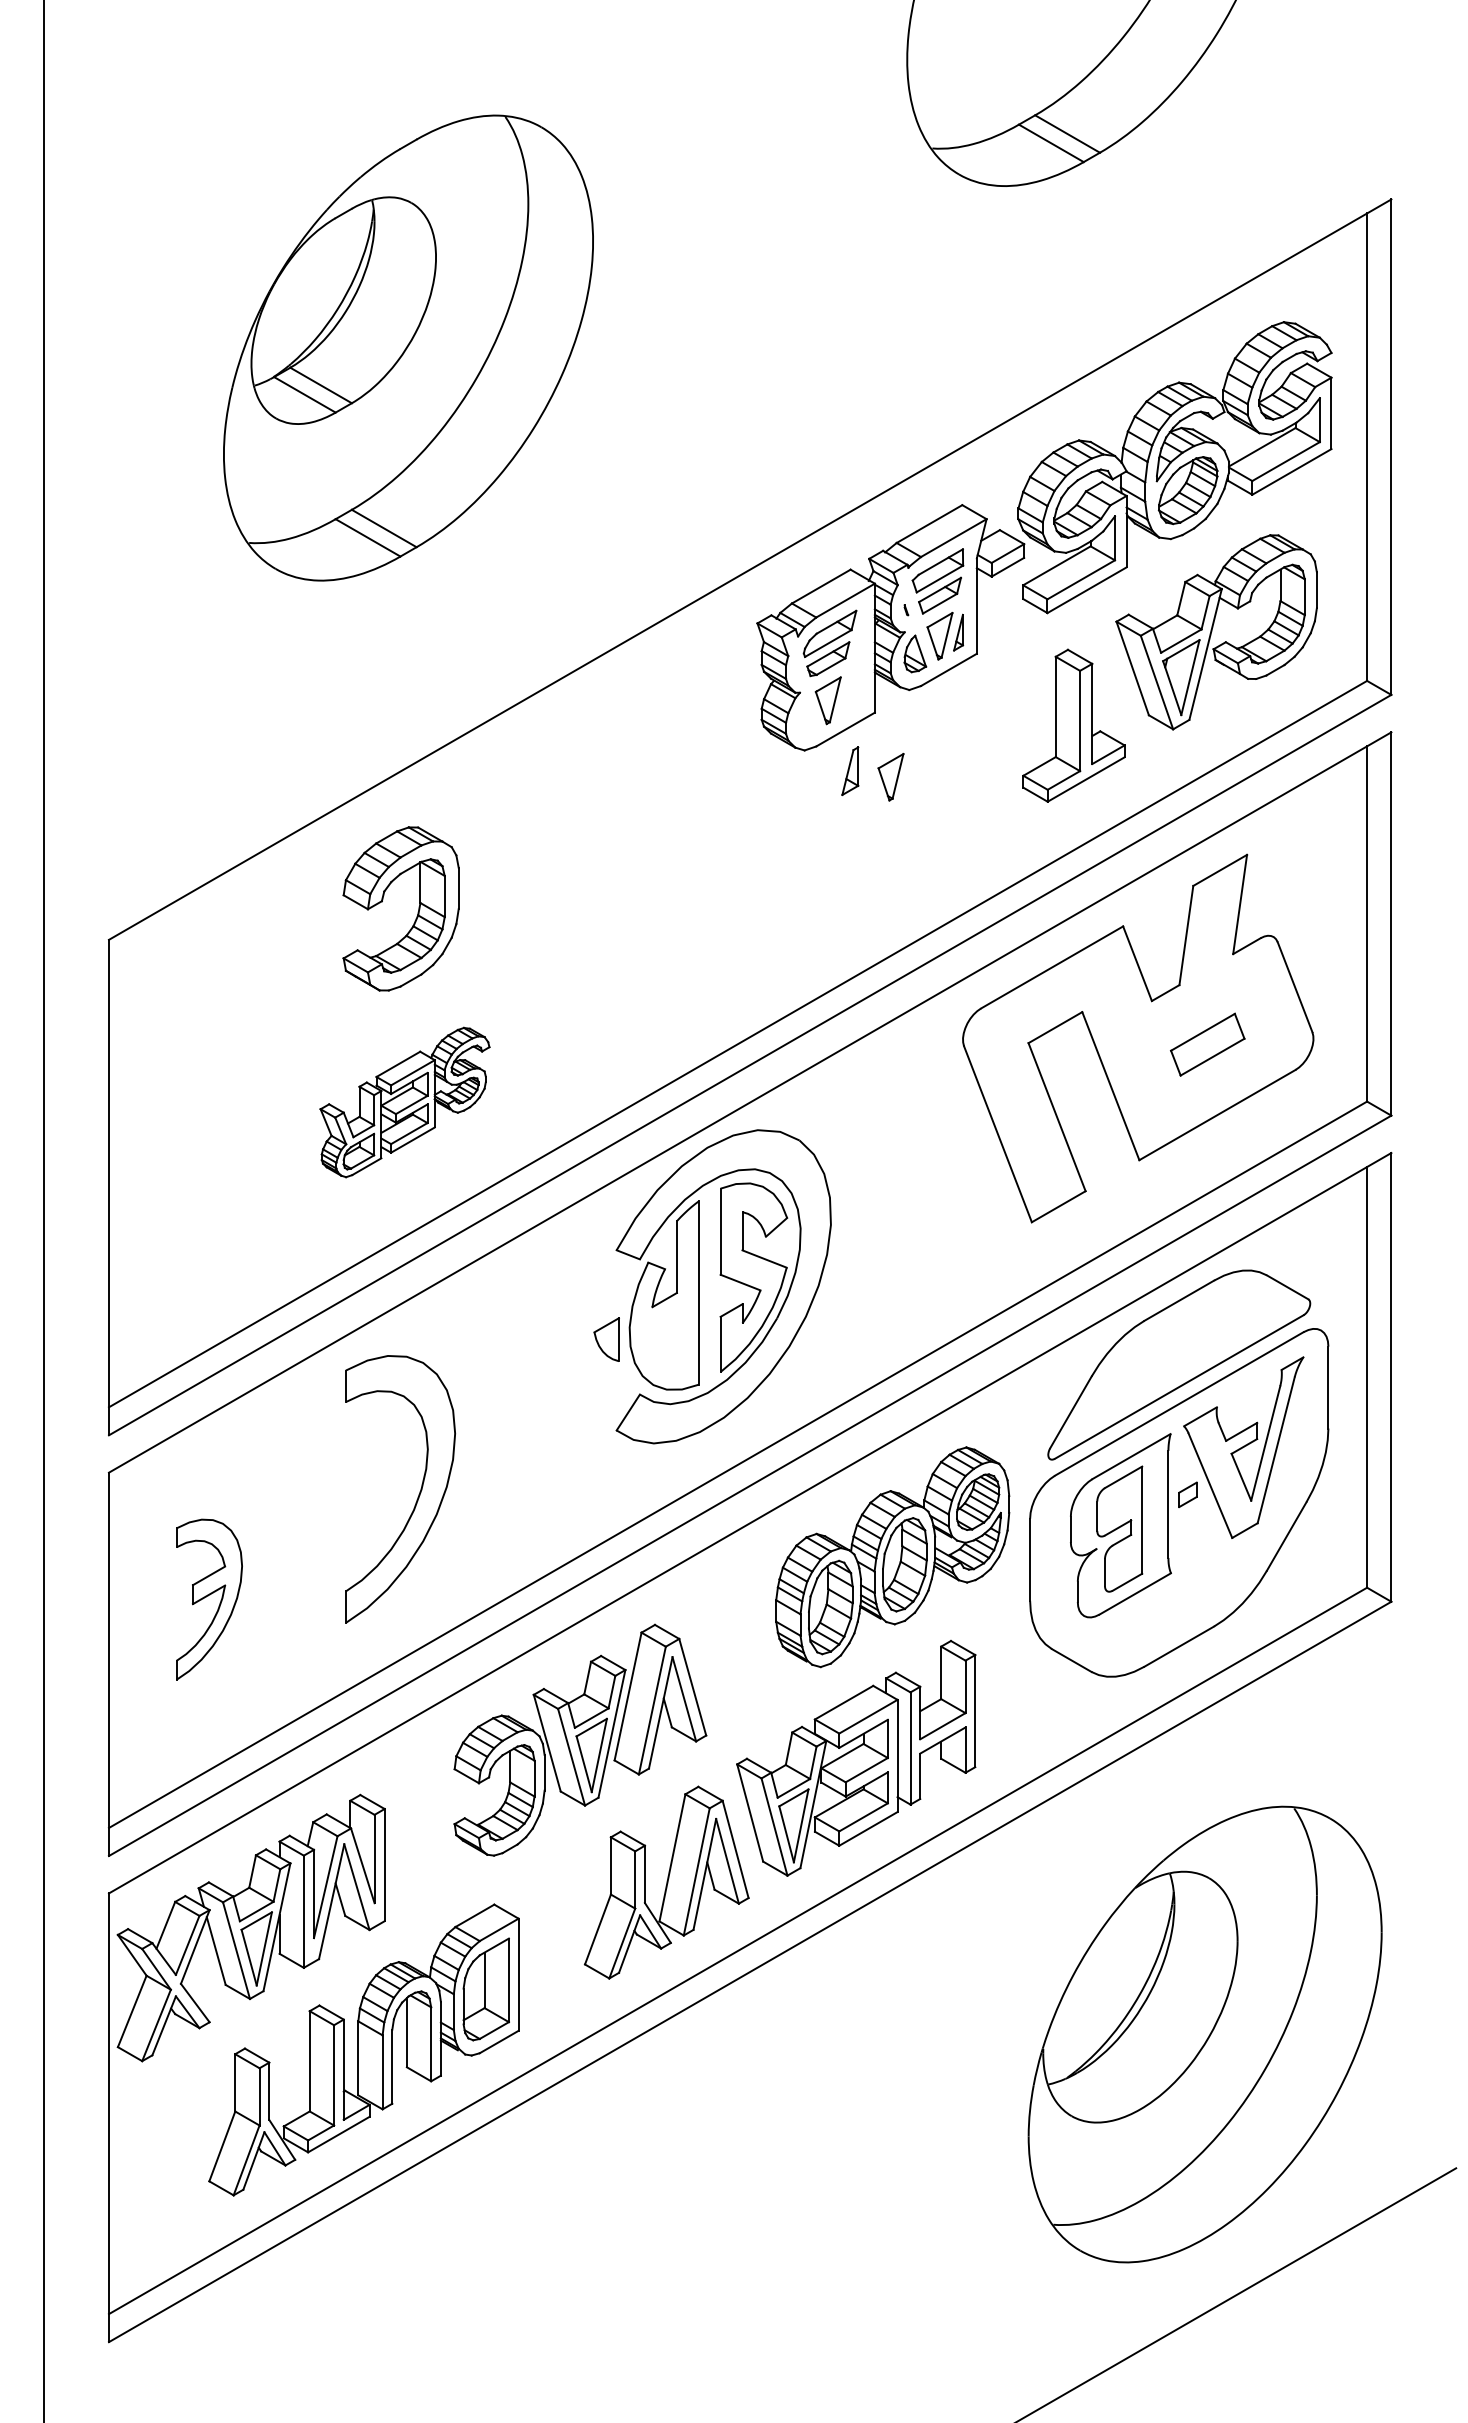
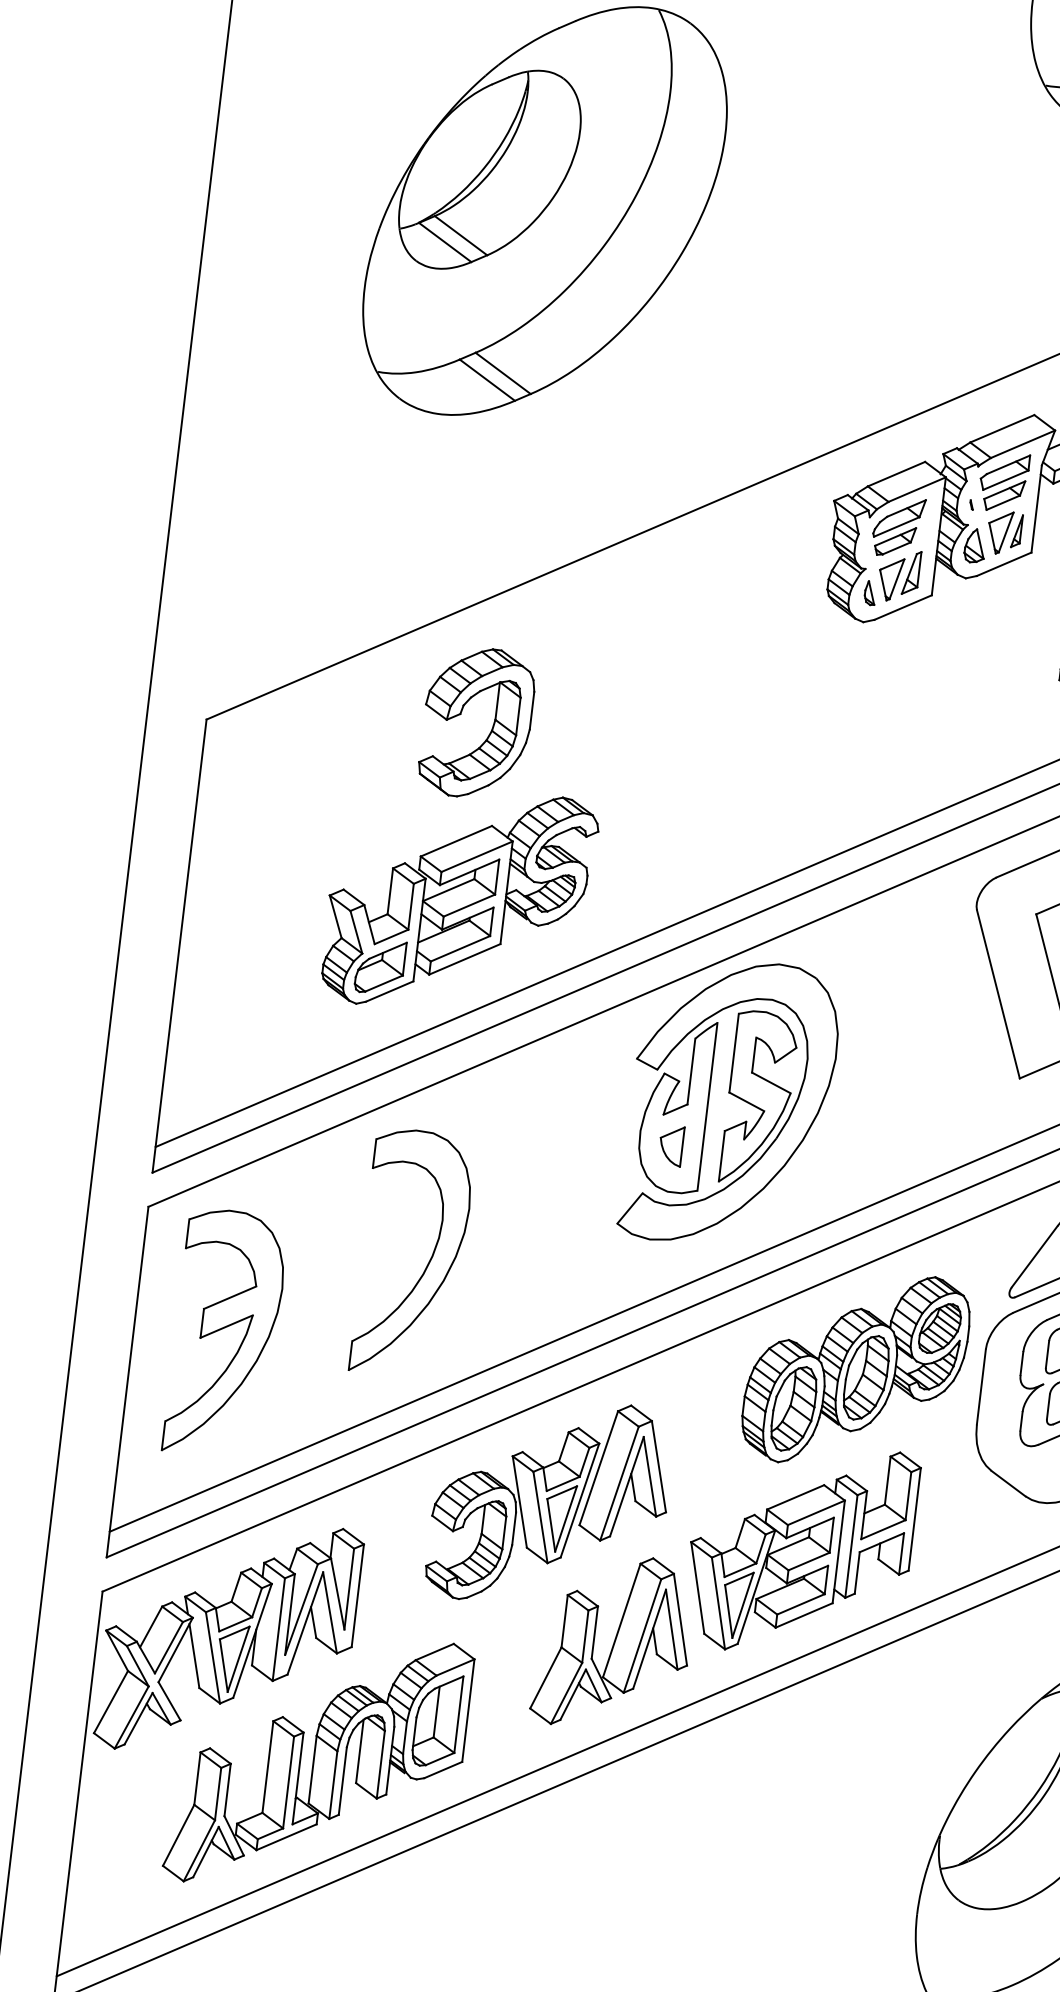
part: (808, 718) -> (870, 593), added
part: (850, 770) -> (911, 572), moved
part: (890, 777) -> (939, 656), removed
part: (404, 1102) -> (459, 900), size x1.67
part: (606, 1339) -> (671, 1145), moved
part: (209, 1599) -> (226, 1333), size x1.67

